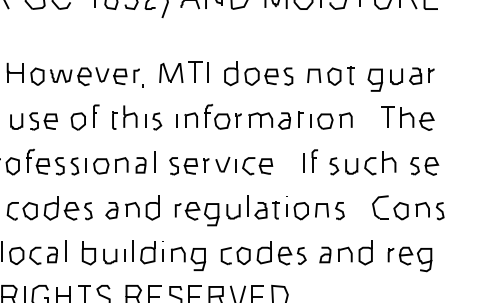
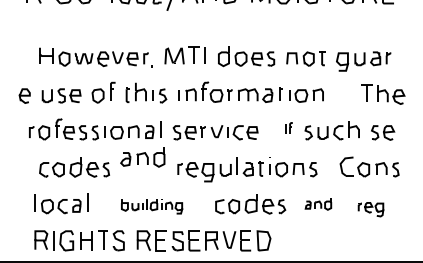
part: (408, 118) -> (383, 94), moved
part: (309, 159) -> (288, 127), size x0.6
part: (132, 208) -> (142, 157), moved
part: (346, 252) -> (318, 203), size x0.6
part: (143, 255) -> (151, 206), size x0.6
part: (409, 259) -> (370, 209), size x0.7

